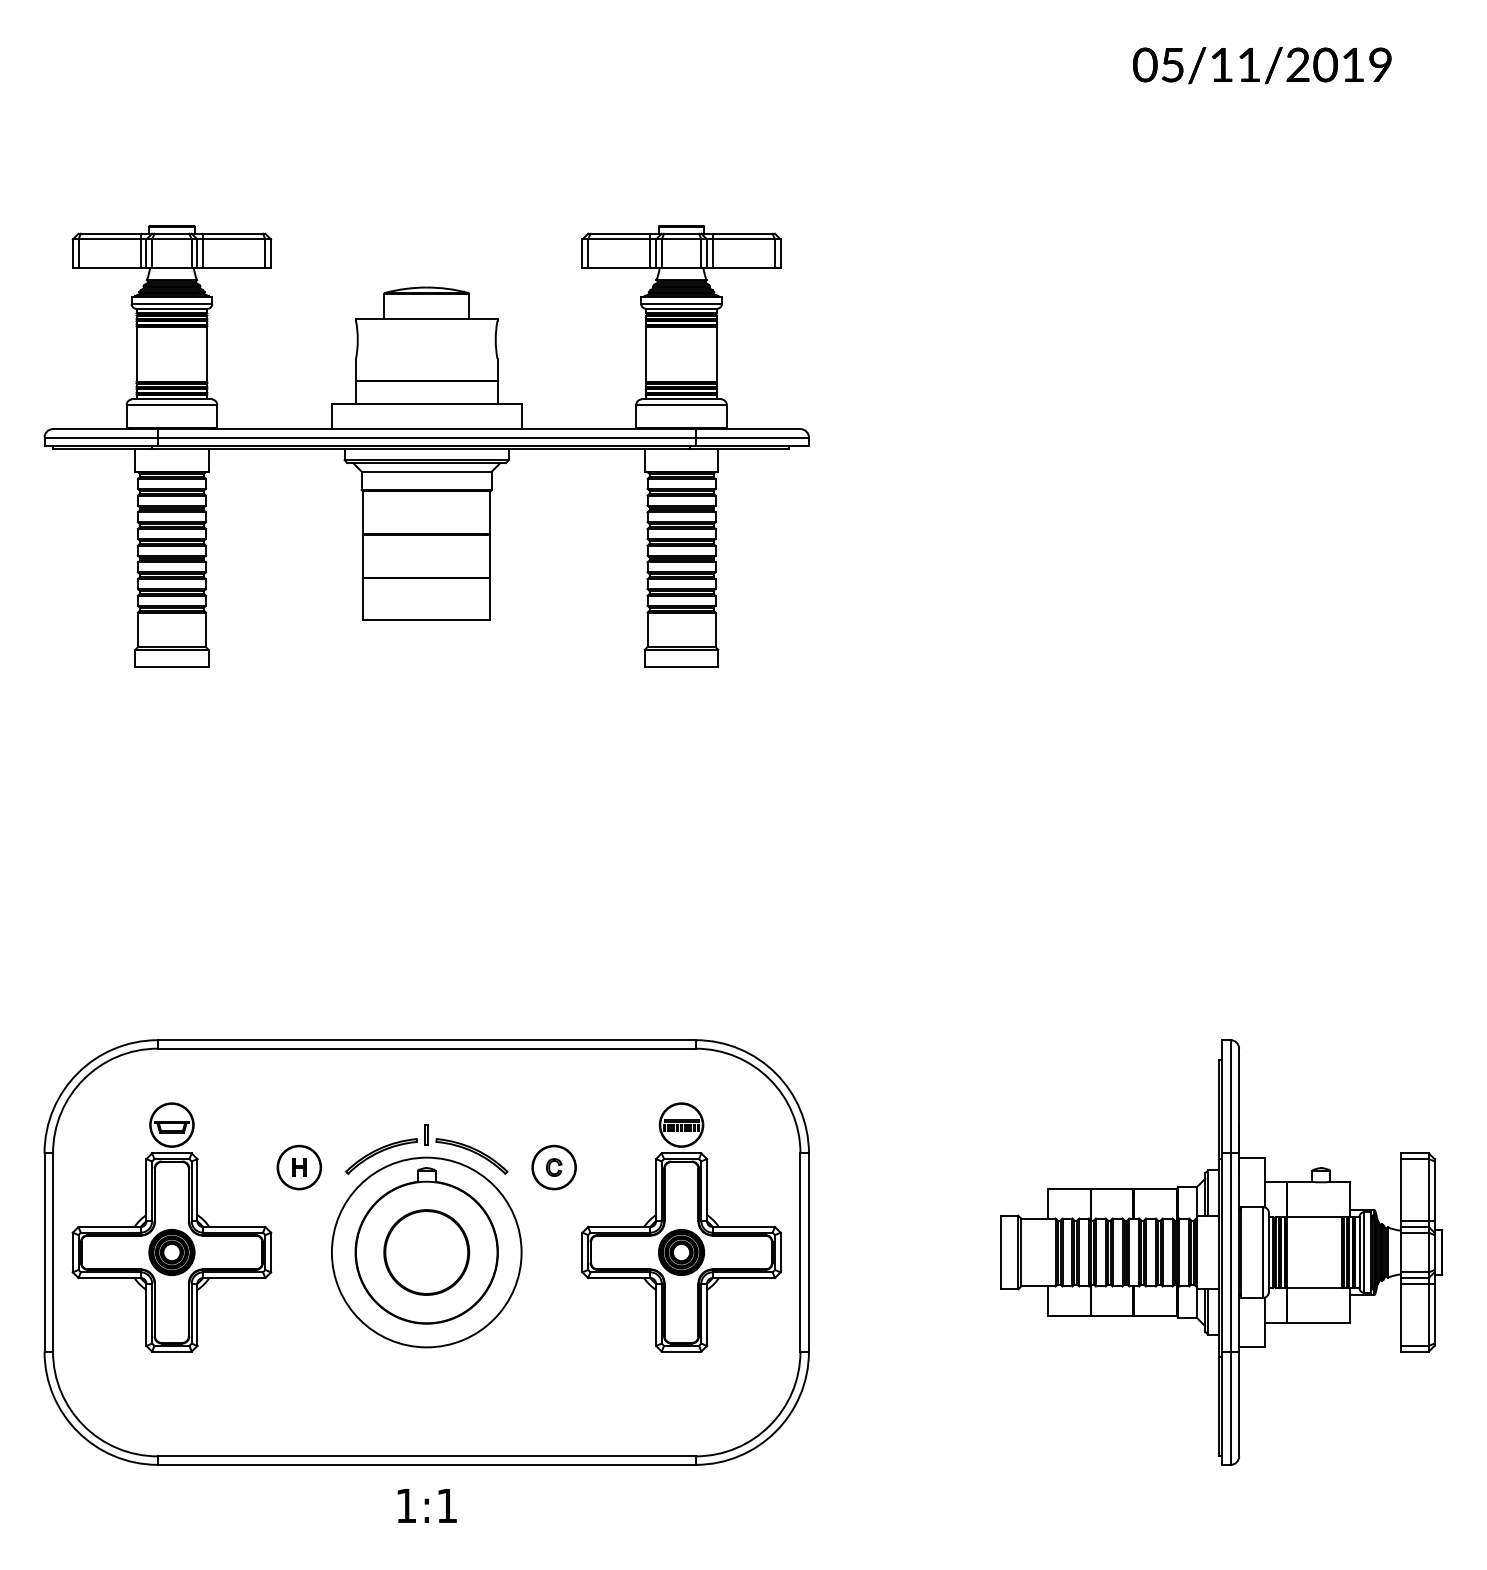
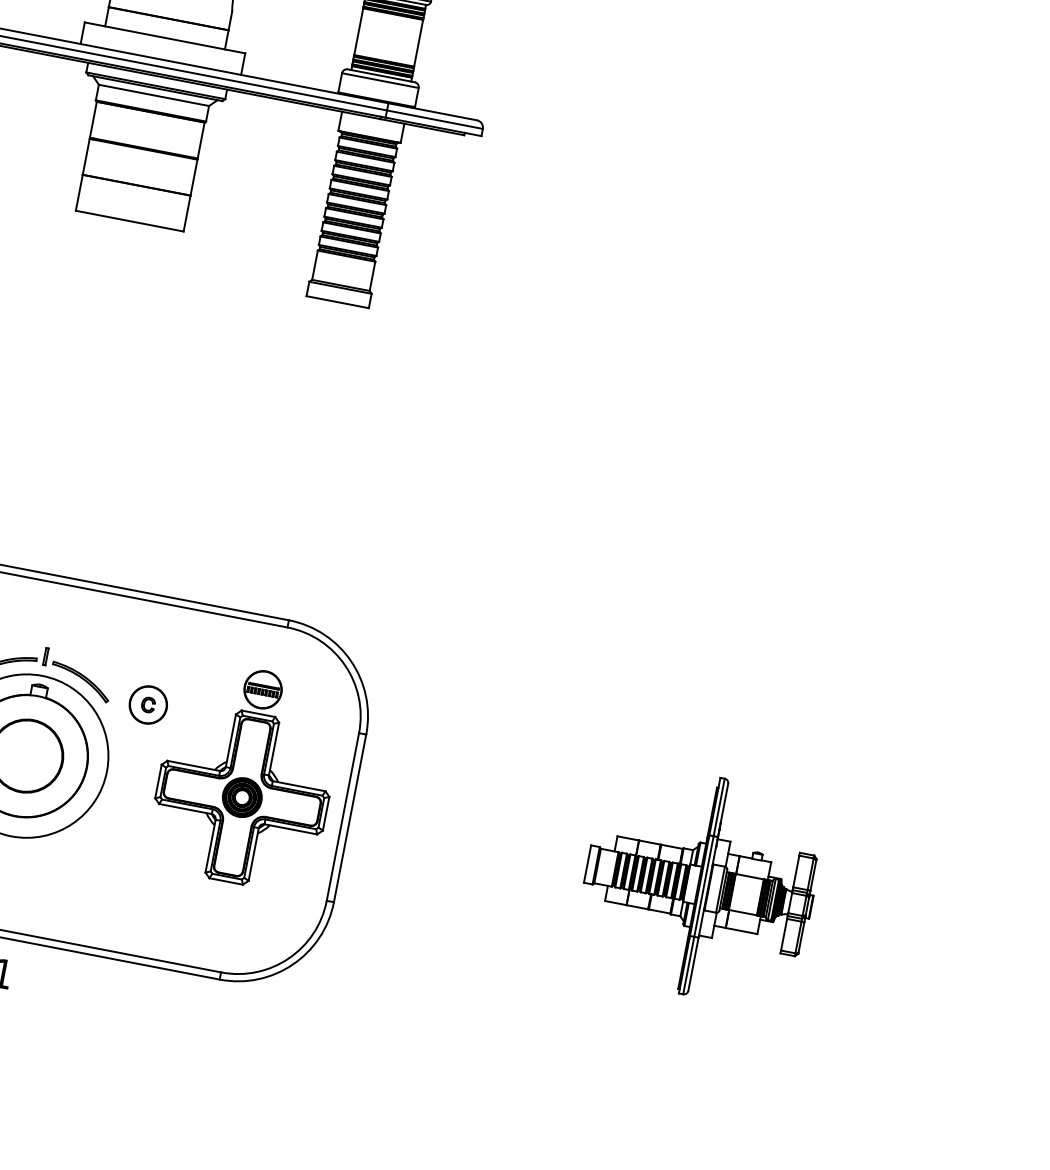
part: (1221, 1252) -> (699, 885), size x0.6

